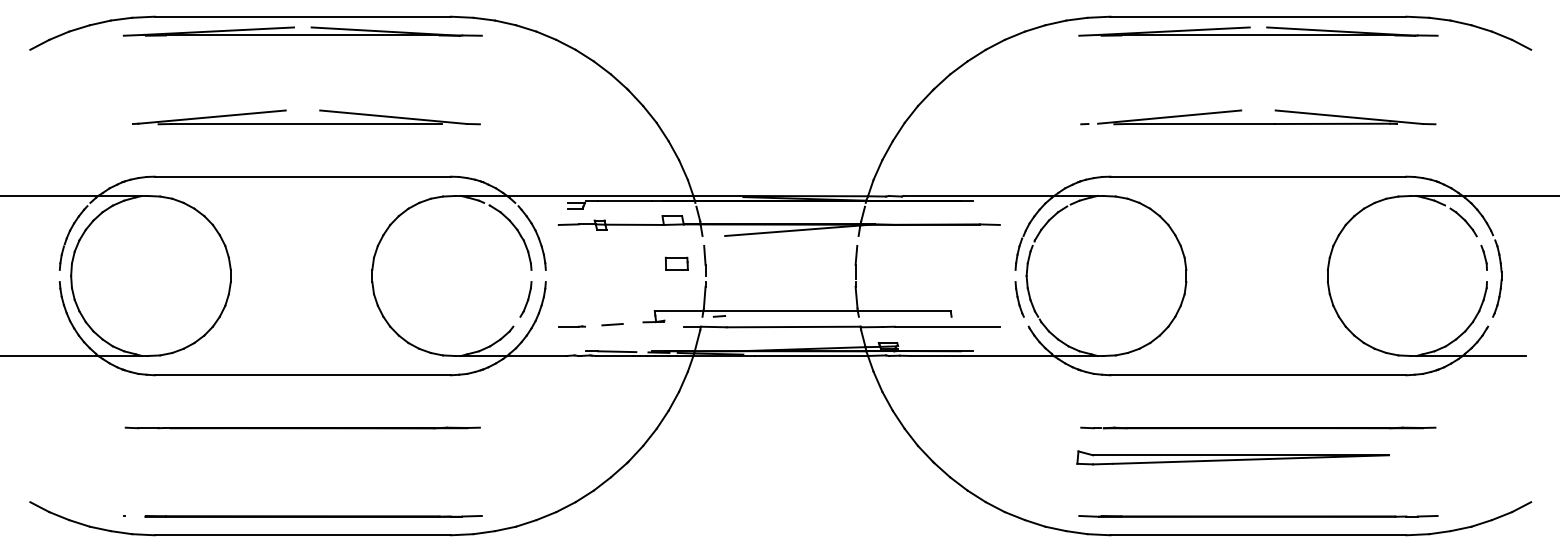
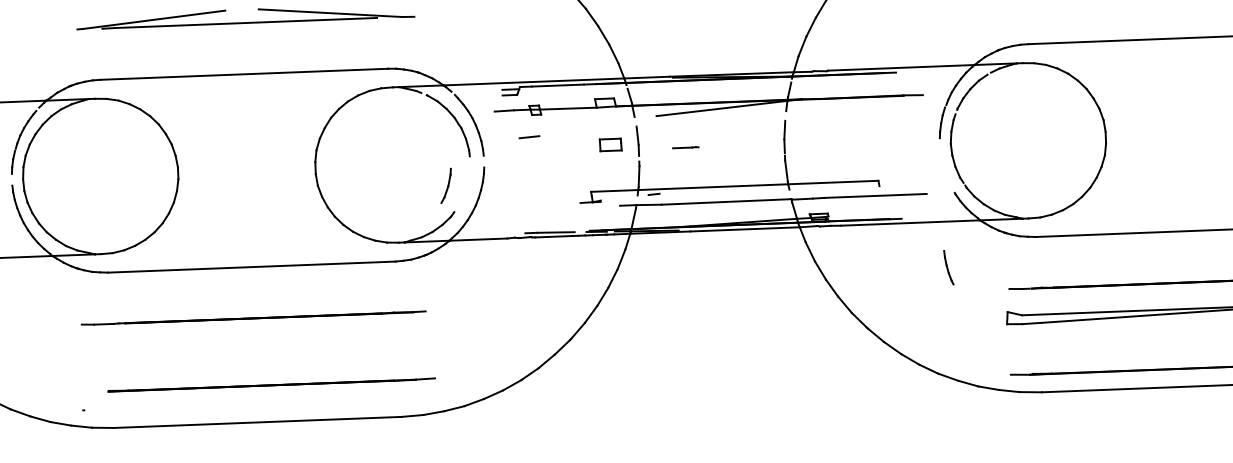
part: (525, 299) -> (445, 185), moved
part: (1019, 299) -> (948, 267), moved
line: (612, 324) -> (529, 137), moved
line: (571, 326) -> (685, 147), moved
line: (313, 516) -> (271, 385), moved

